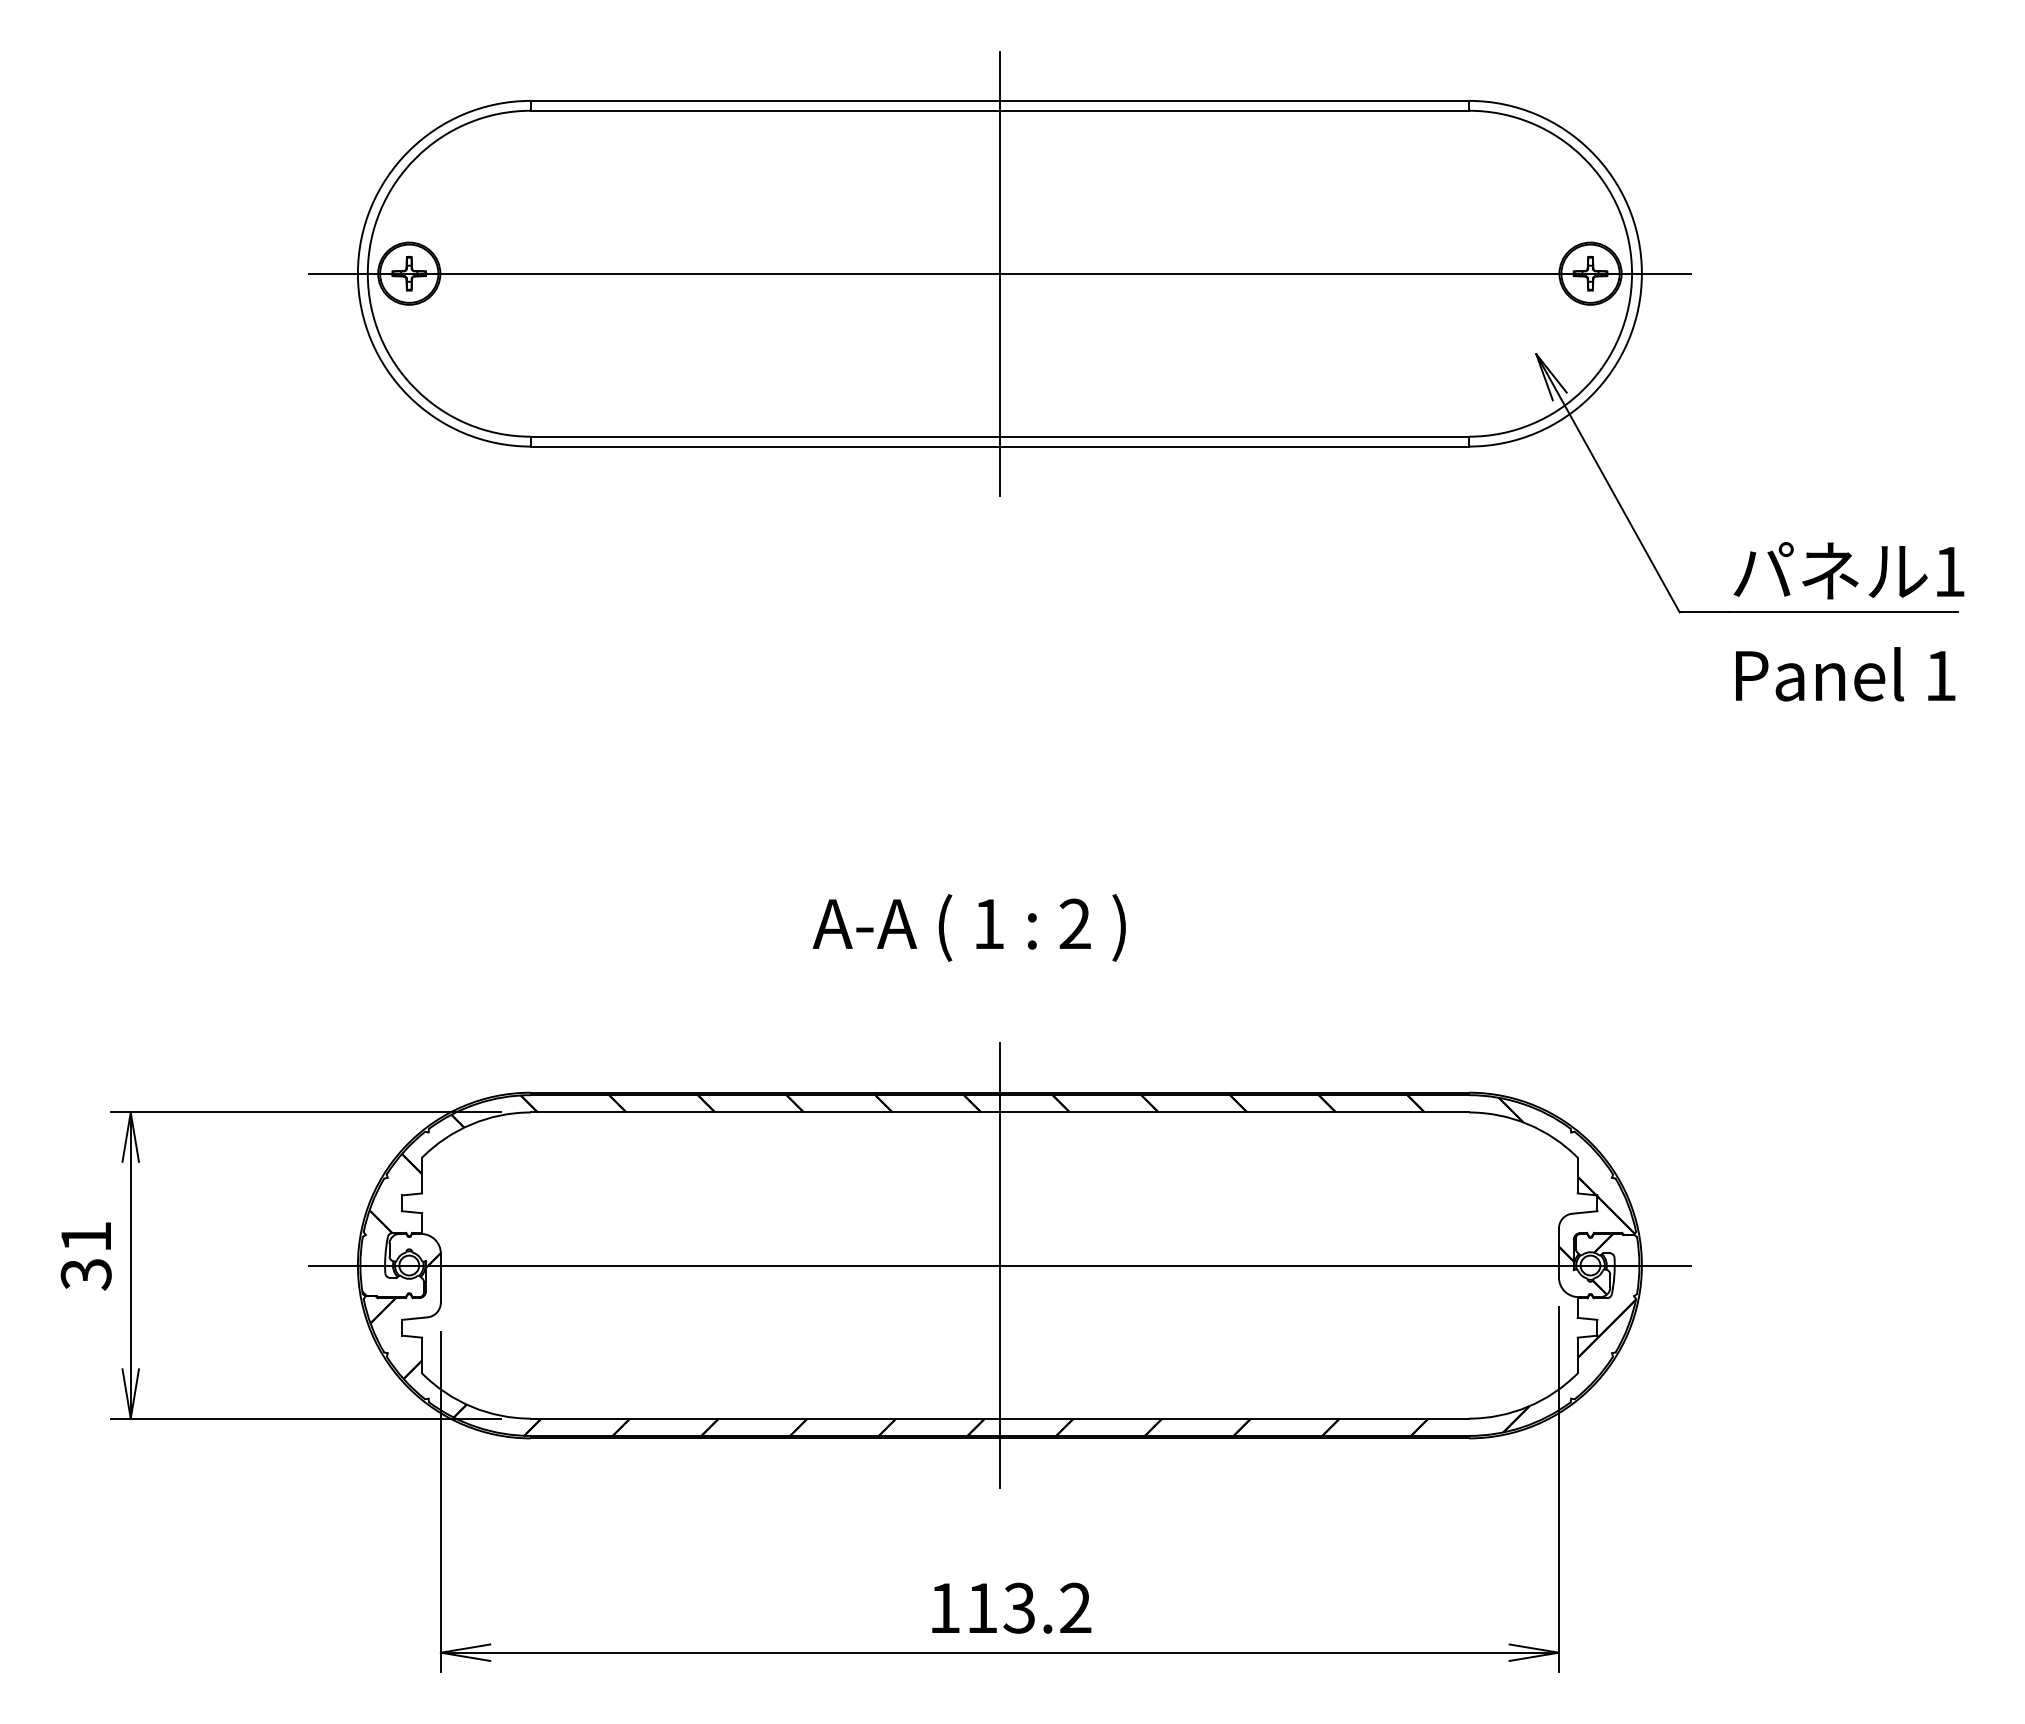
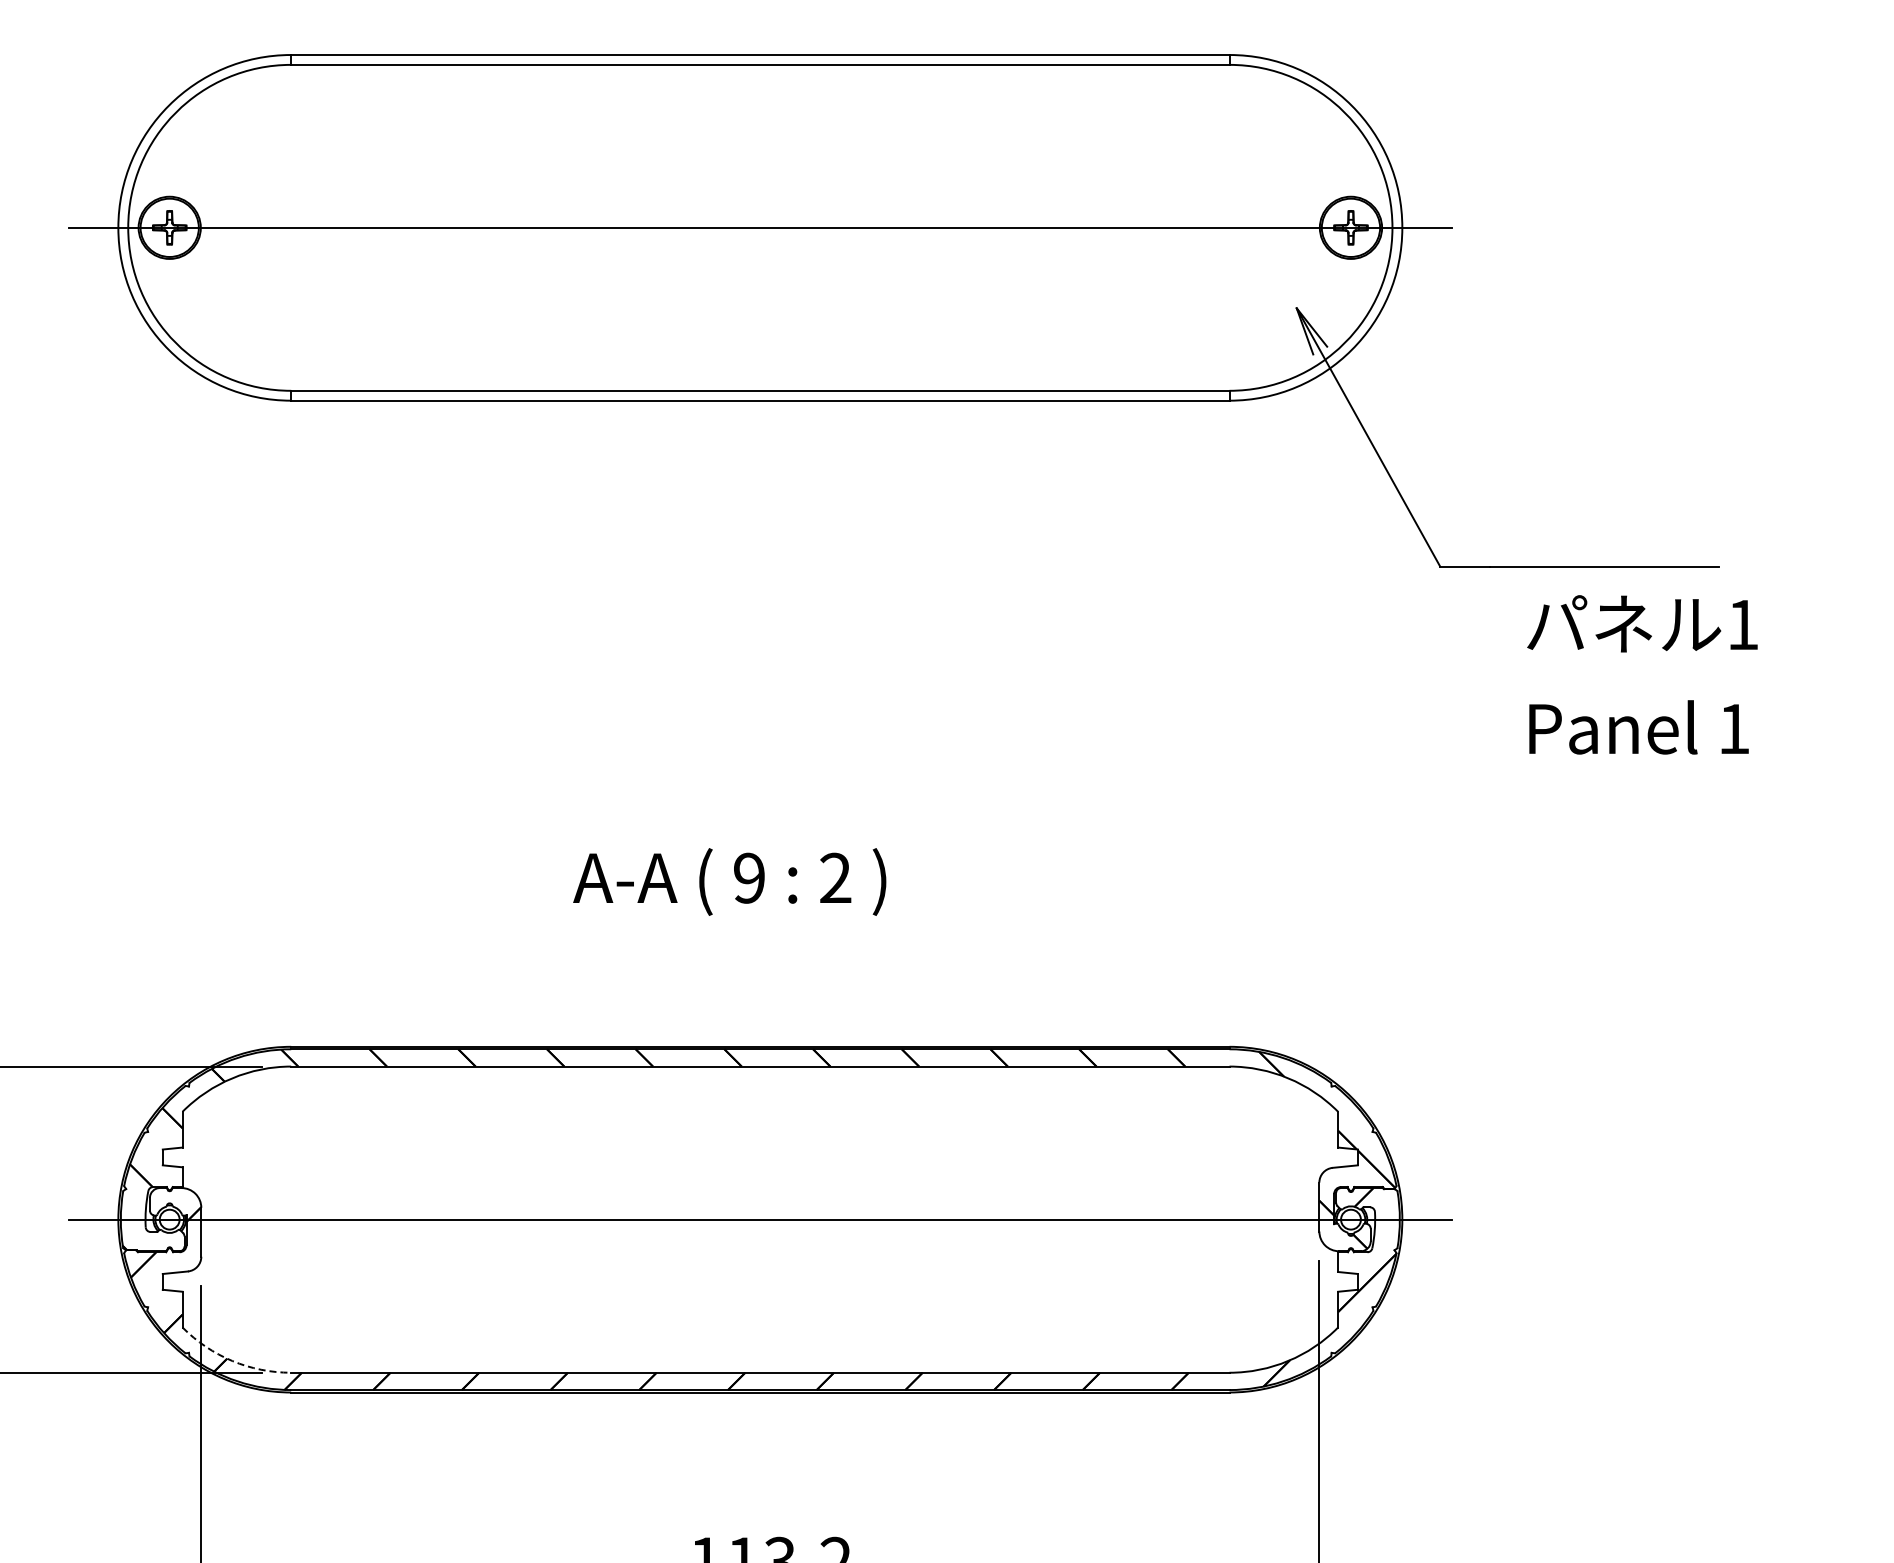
line: (999, 273) -> (759, 227), removed
text: (1848, 621) -> (1641, 674), moved
text: (988, 923) -> (748, 877), 1 -> 9
line: (999, 1265) -> (759, 1219), removed
arc: (471, 1406) -> (231, 1360), solid -> dashed

